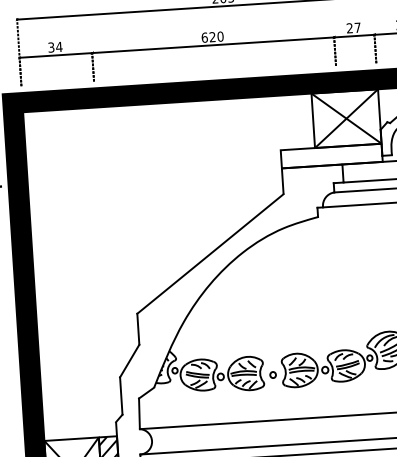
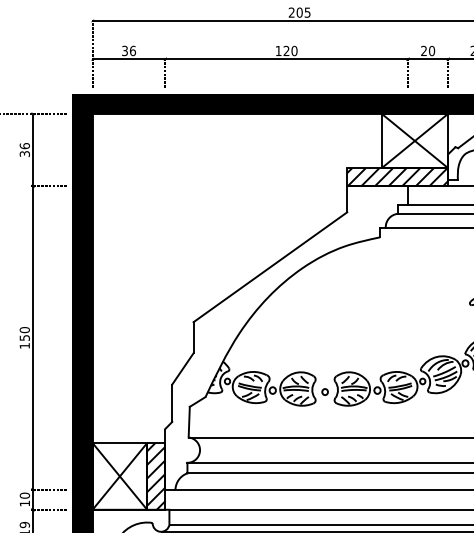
text: (358, 27) -> (432, 50), 27 -> 20
text: (204, 37) -> (278, 50), 620 -> 120
text: (58, 46) -> (132, 50), 34 -> 36
hatch: (331, 156) -> (397, 177), added

